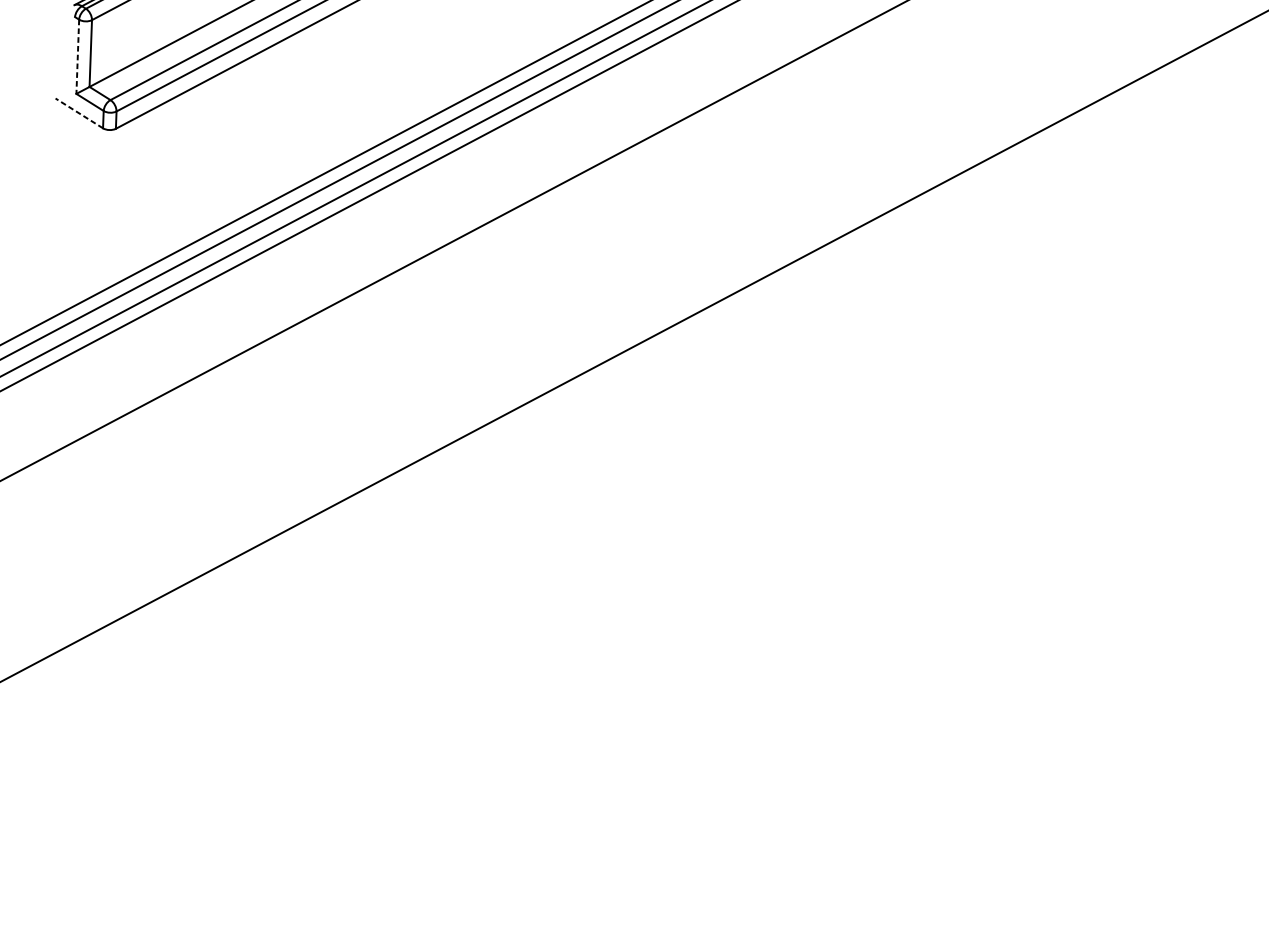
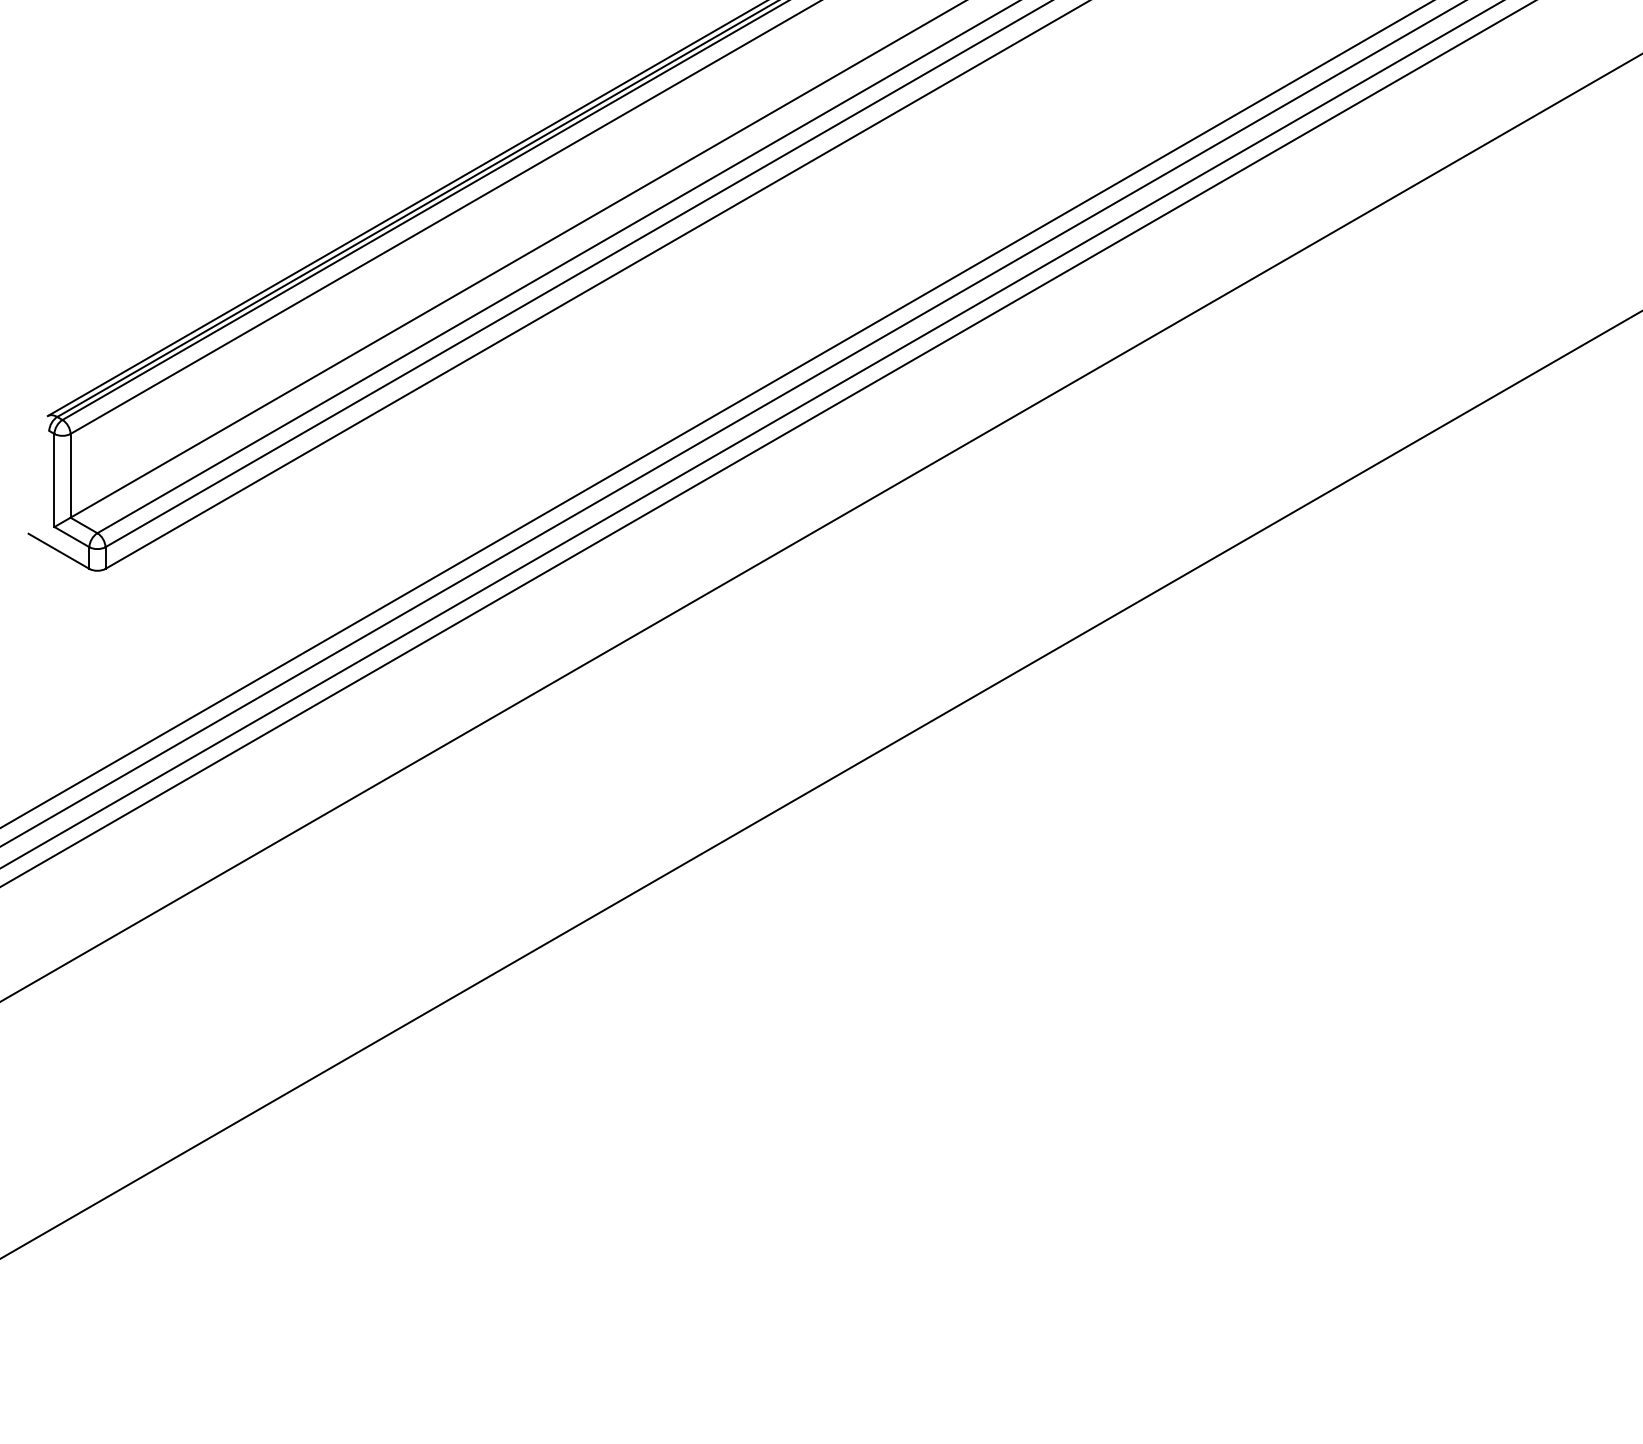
line: (77, 56) -> (54, 480), dashed -> solid
line: (78, 113) -> (58, 551), dashed -> solid

